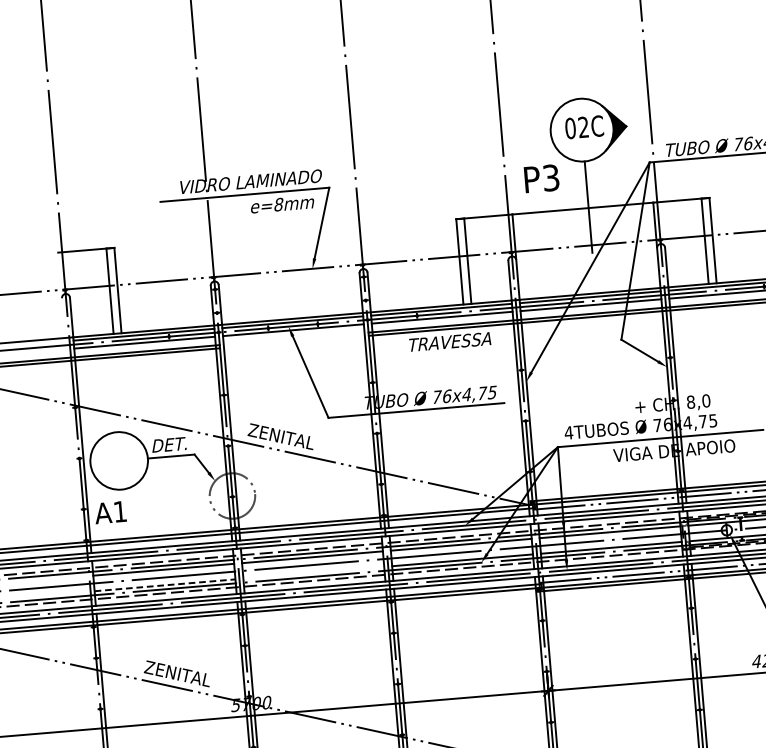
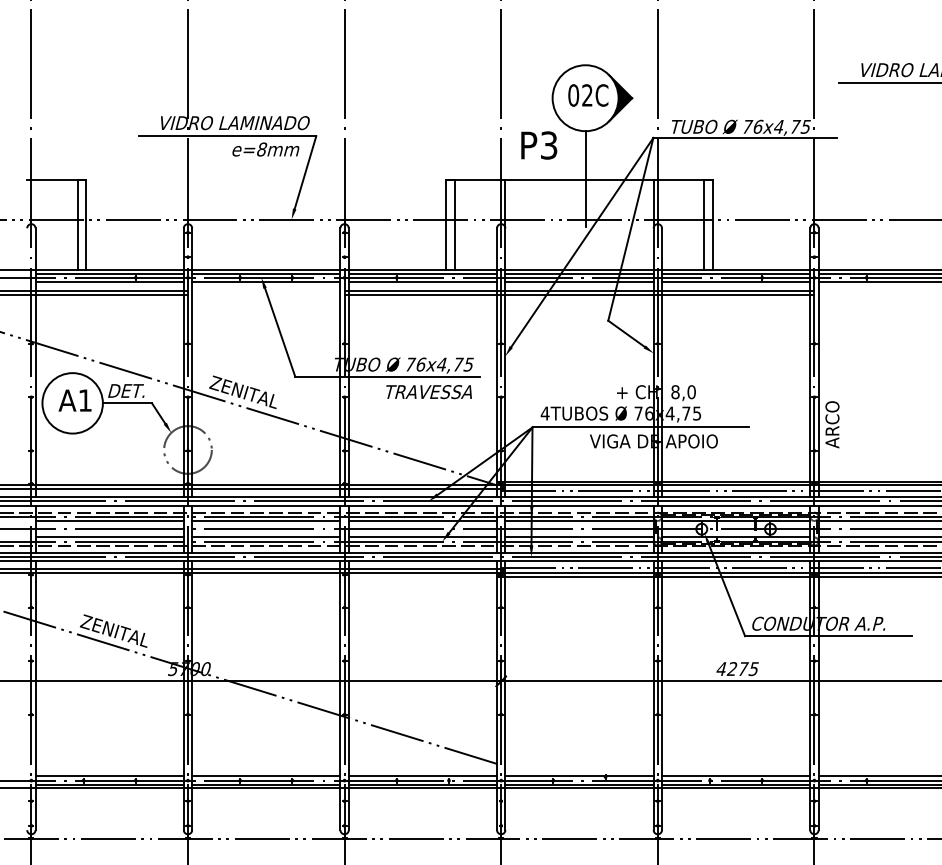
text: (449, 342) -> (428, 392), moved
text: (109, 512) -> (74, 400), moved
line: (314, 572) -> (266, 537), added
line: (165, 585) -> (110, 537), dashed -> solid

